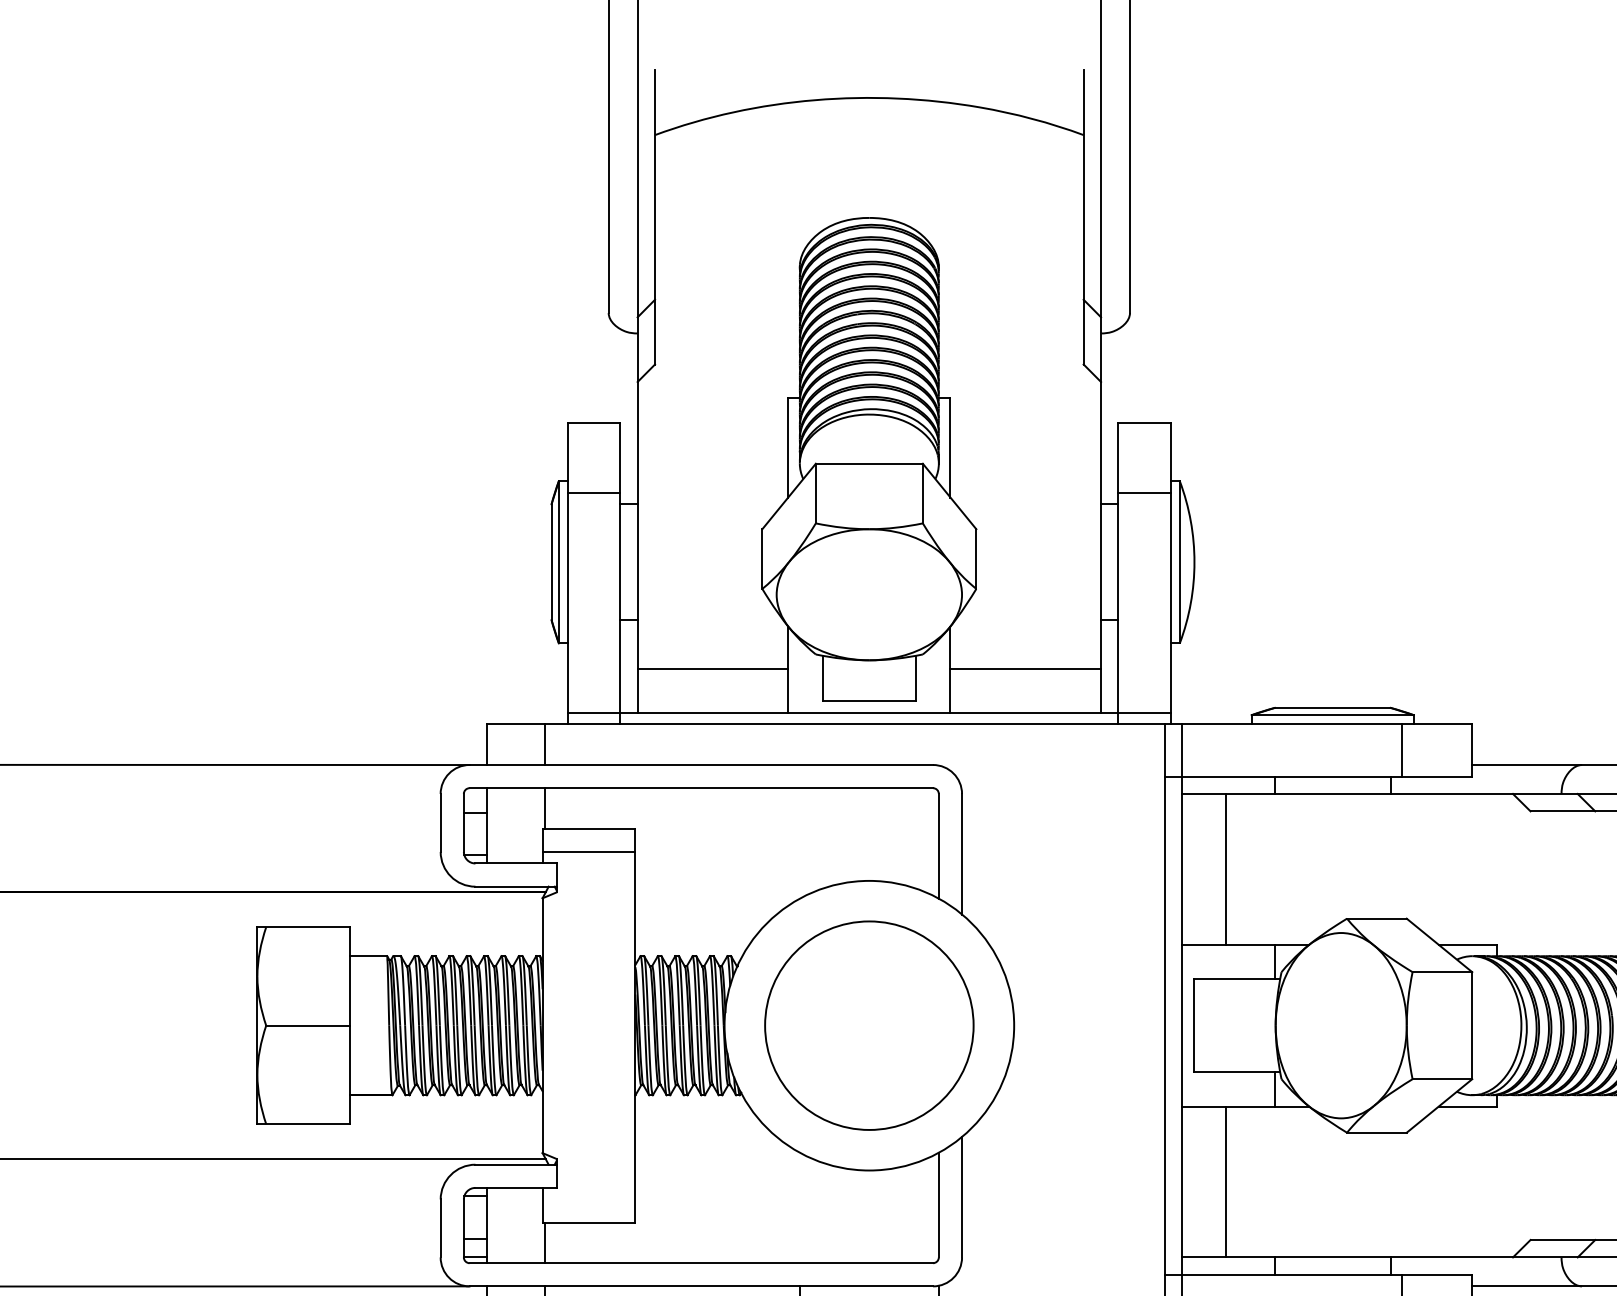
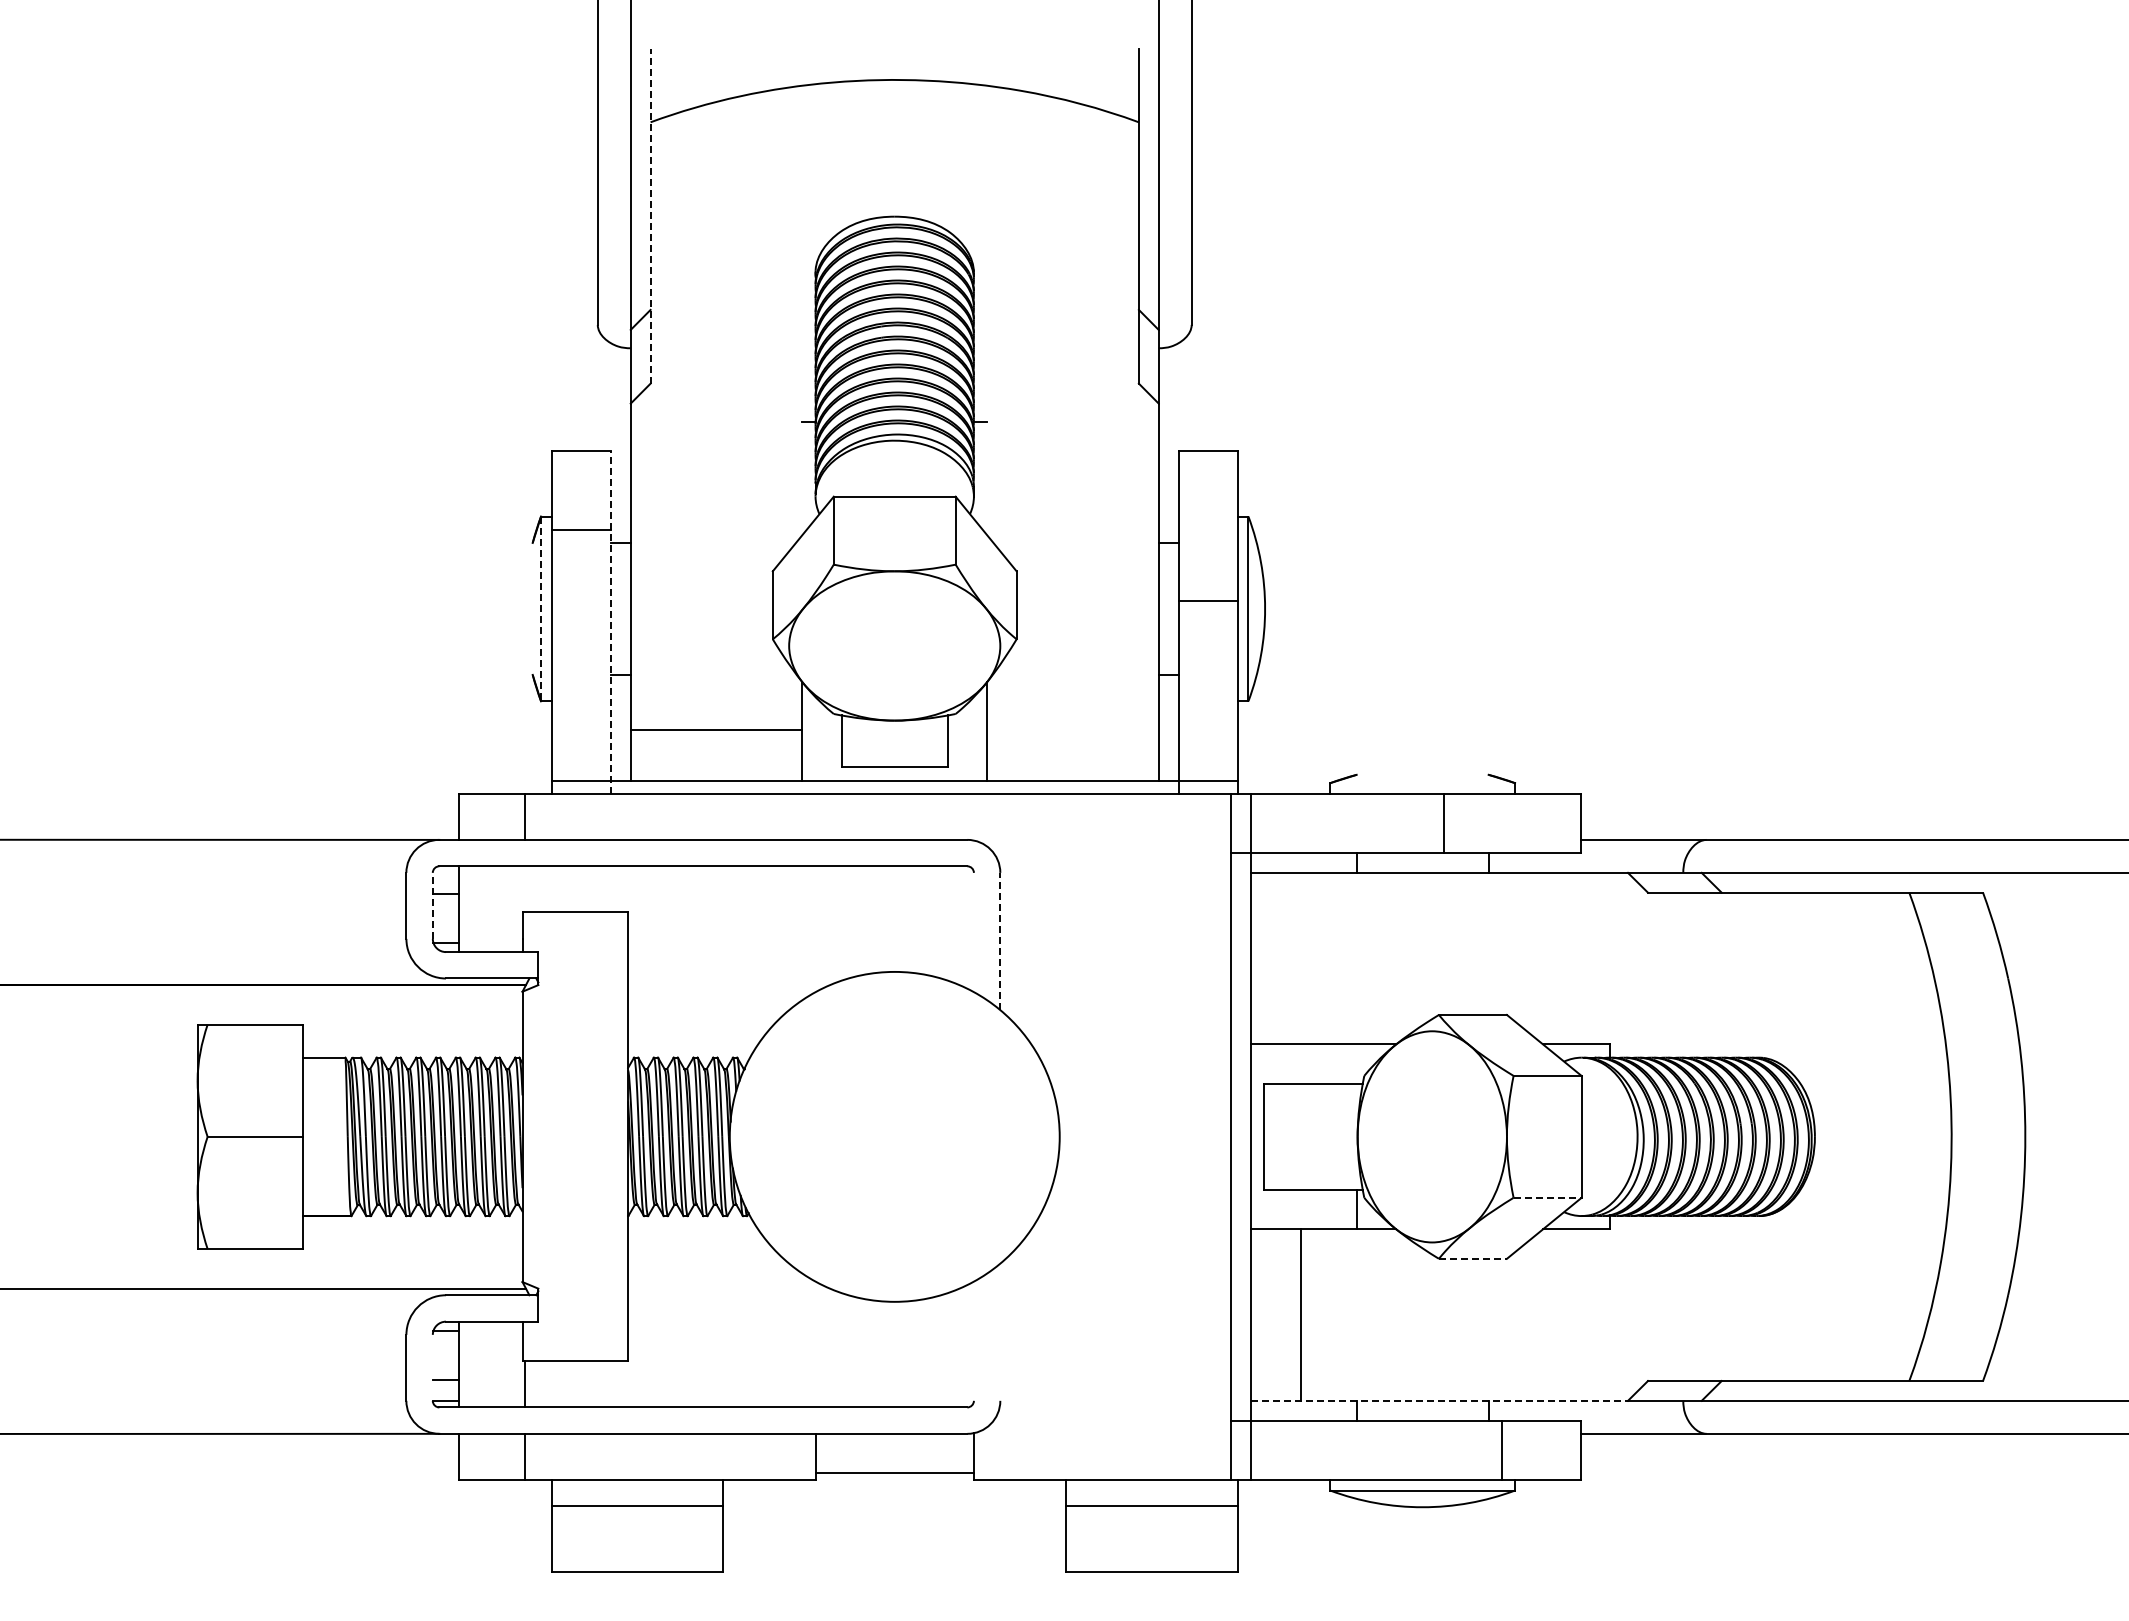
line: (654, 217) -> (650, 216), solid -> dashed
line: (788, 447) -> (802, 478), removed
line: (950, 447) -> (987, 478), removed
line: (1143, 492) -> (1207, 600), moved
line: (551, 561) -> (532, 608), removed
line: (559, 562) -> (541, 609), solid -> dashed
line: (619, 574) -> (610, 622), solid -> dashed
line: (1025, 668) -> (1072, 730), removed
line: (1332, 707) -> (1422, 774), removed
line: (1332, 715) -> (1422, 783), removed
line: (1401, 750) -> (1443, 823), moved
line: (545, 808) -> (525, 889), removed
line: (463, 822) -> (432, 905), solid -> dashed
line: (938, 846) -> (973, 932), removed
line: (589, 851) -> (575, 938), removed
line: (962, 854) -> (1000, 941), solid -> dashed
line: (1226, 869) -> (1301, 958), removed
line: (1274, 962) -> (1356, 1064), removed
circle: (869, 1025) -> (894, 1136), removed
line: (1442, 1078) -> (1547, 1197), solid -> dashed
line: (1377, 1132) -> (1473, 1258), solid -> dashed
line: (962, 1196) -> (1000, 1331), removed
line: (938, 1204) -> (973, 1340), removed
line: (463, 1228) -> (432, 1367), removed
line: (1348, 1257) -> (1440, 1400), solid -> dashed

